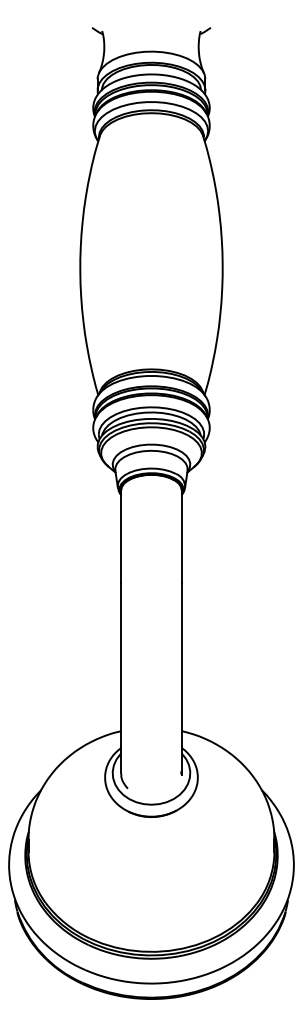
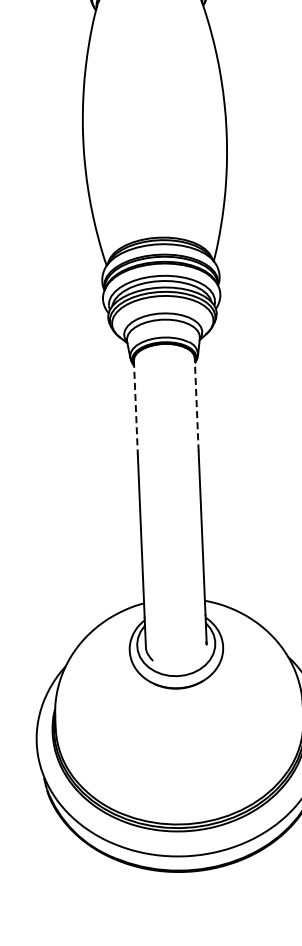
line: (181, 536) -> (196, 404), solid -> dashed
line: (121, 537) -> (136, 408), solid -> dashed

